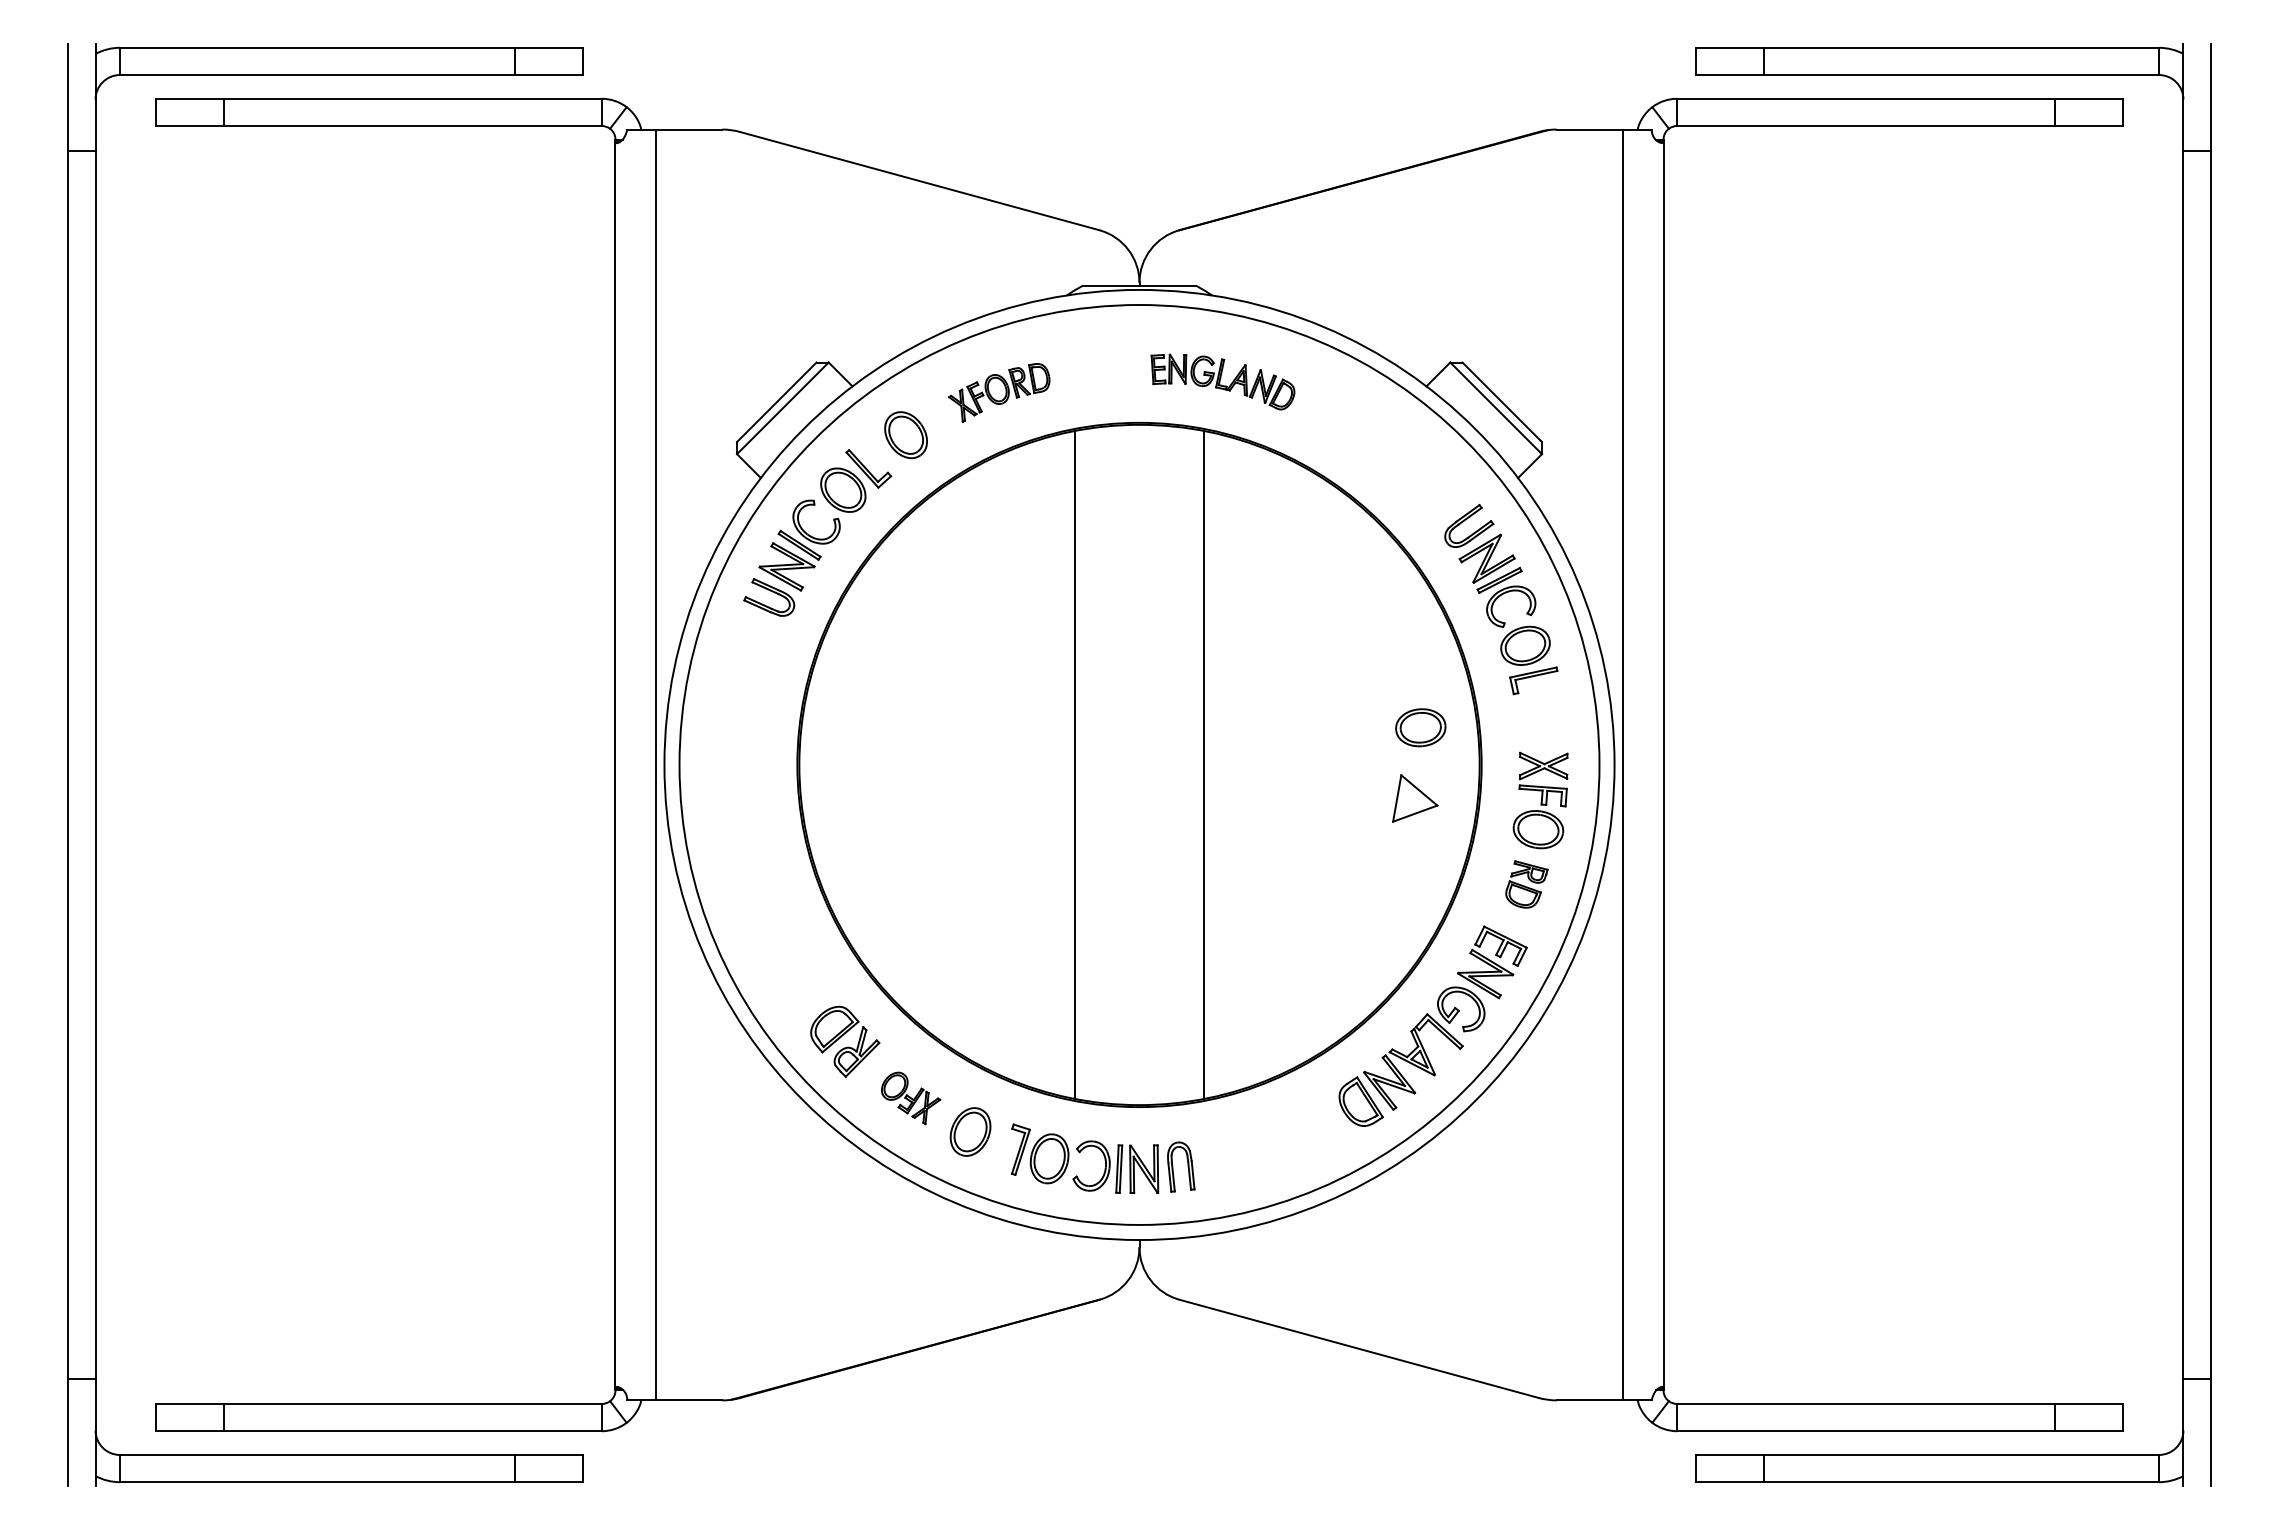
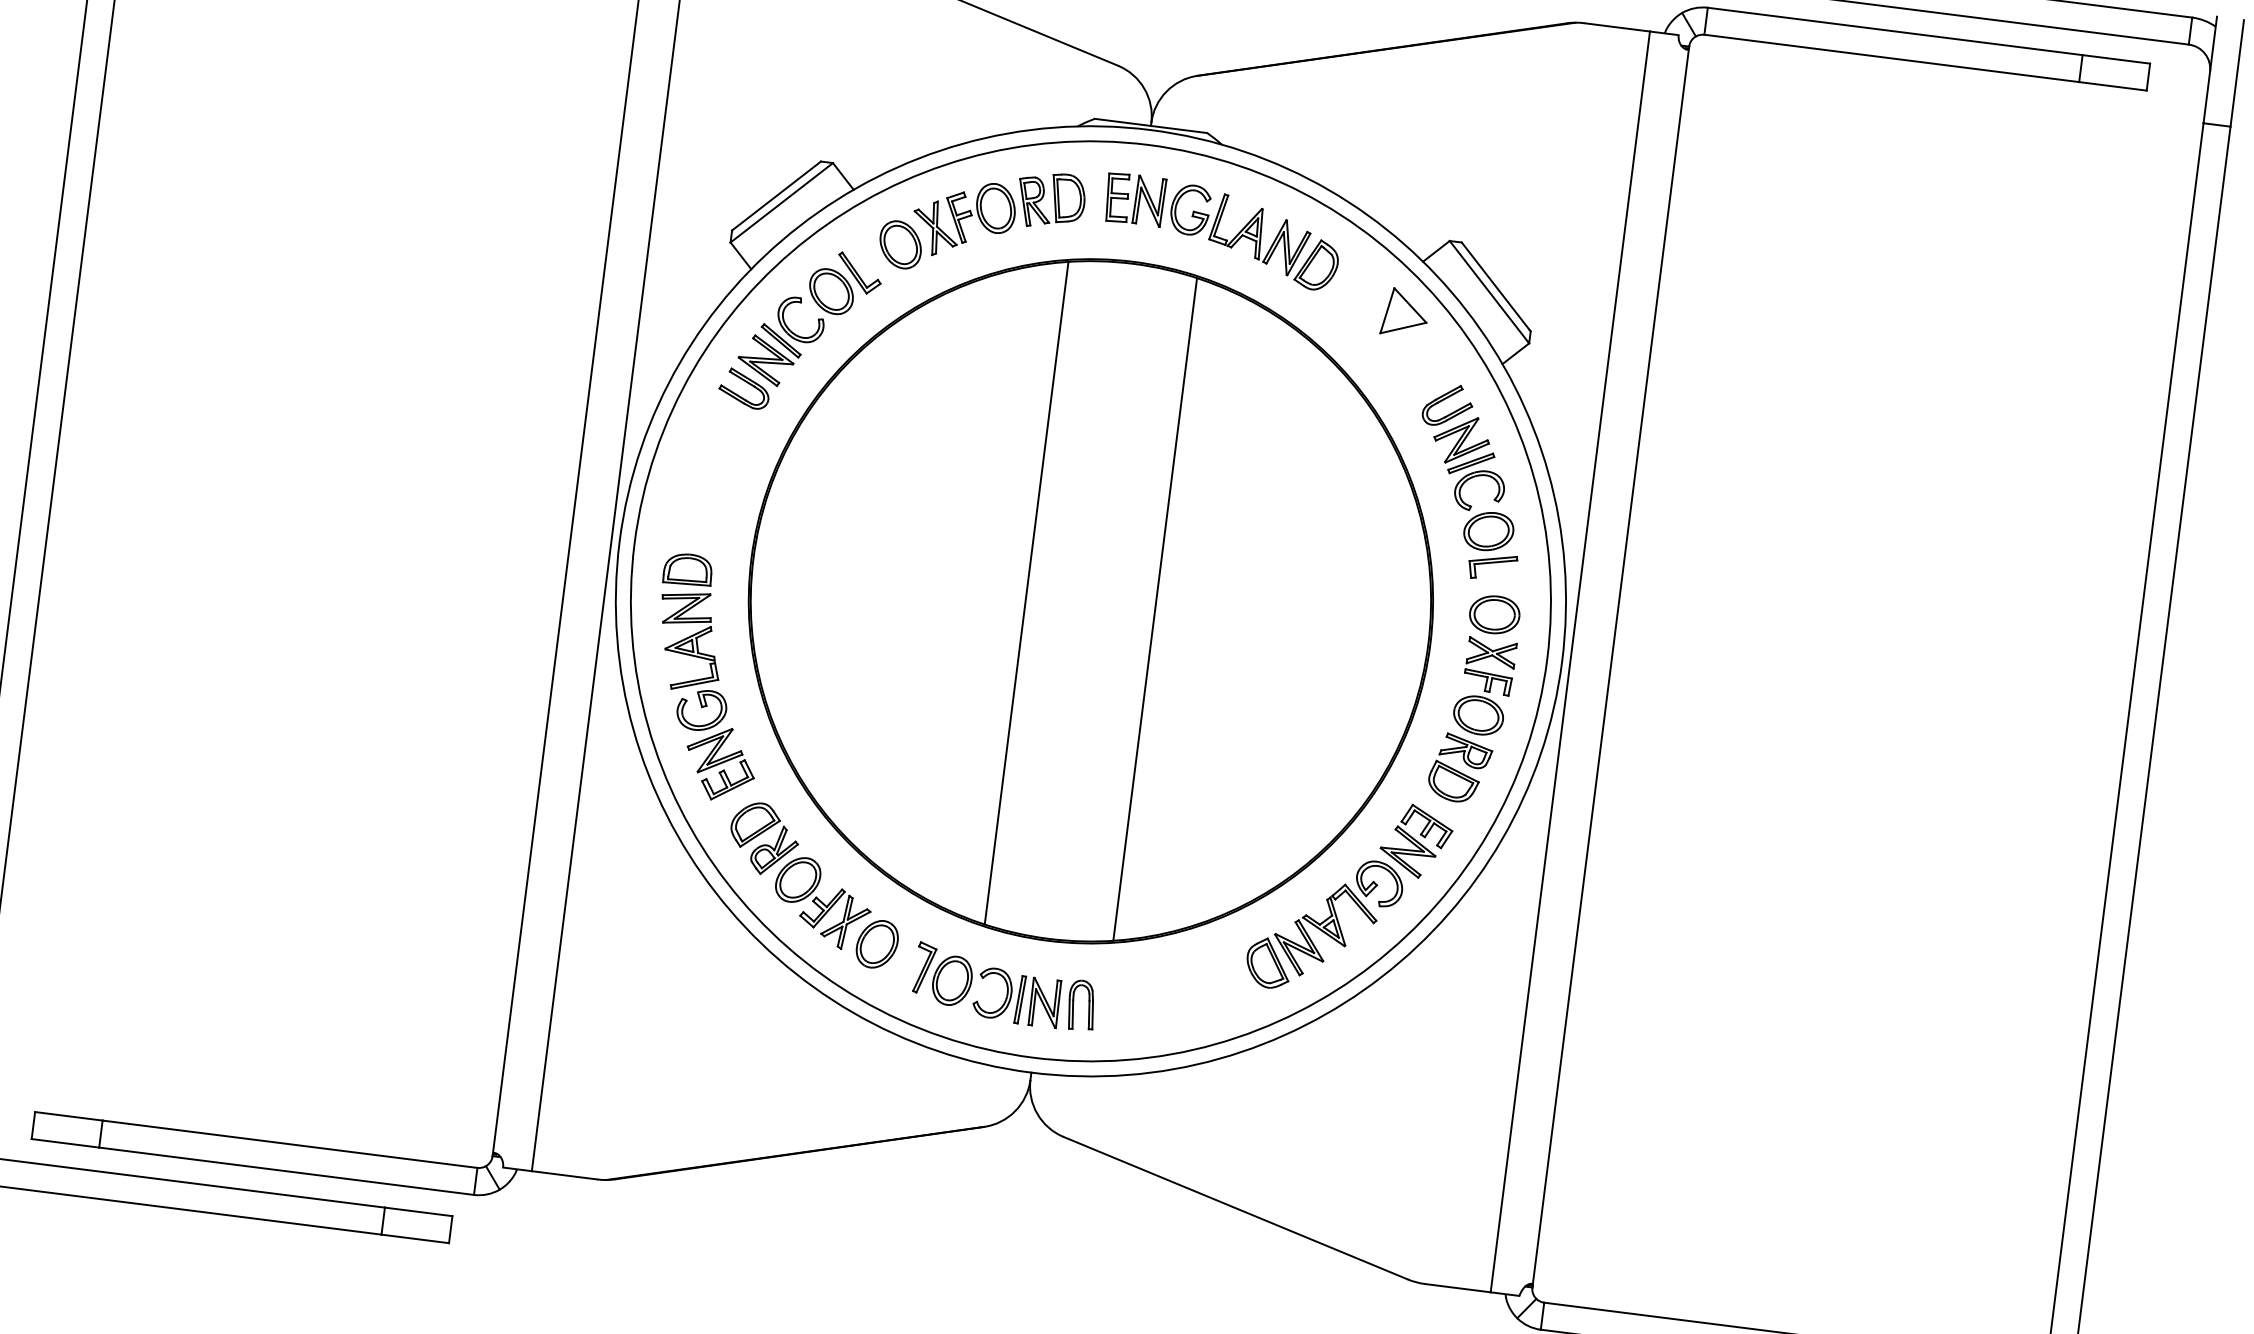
part: (1222, 381) -> (1221, 231), size x1.67
part: (998, 392) -> (997, 214), size x1.67
part: (1420, 727) -> (1494, 614), moved
part: (1415, 798) -> (1405, 313), moved
part: (1526, 884) -> (1459, 768), size x1.43
part: (769, 889) -> (708, 678), added
part: (910, 1098) -> (821, 903), size x1.67

